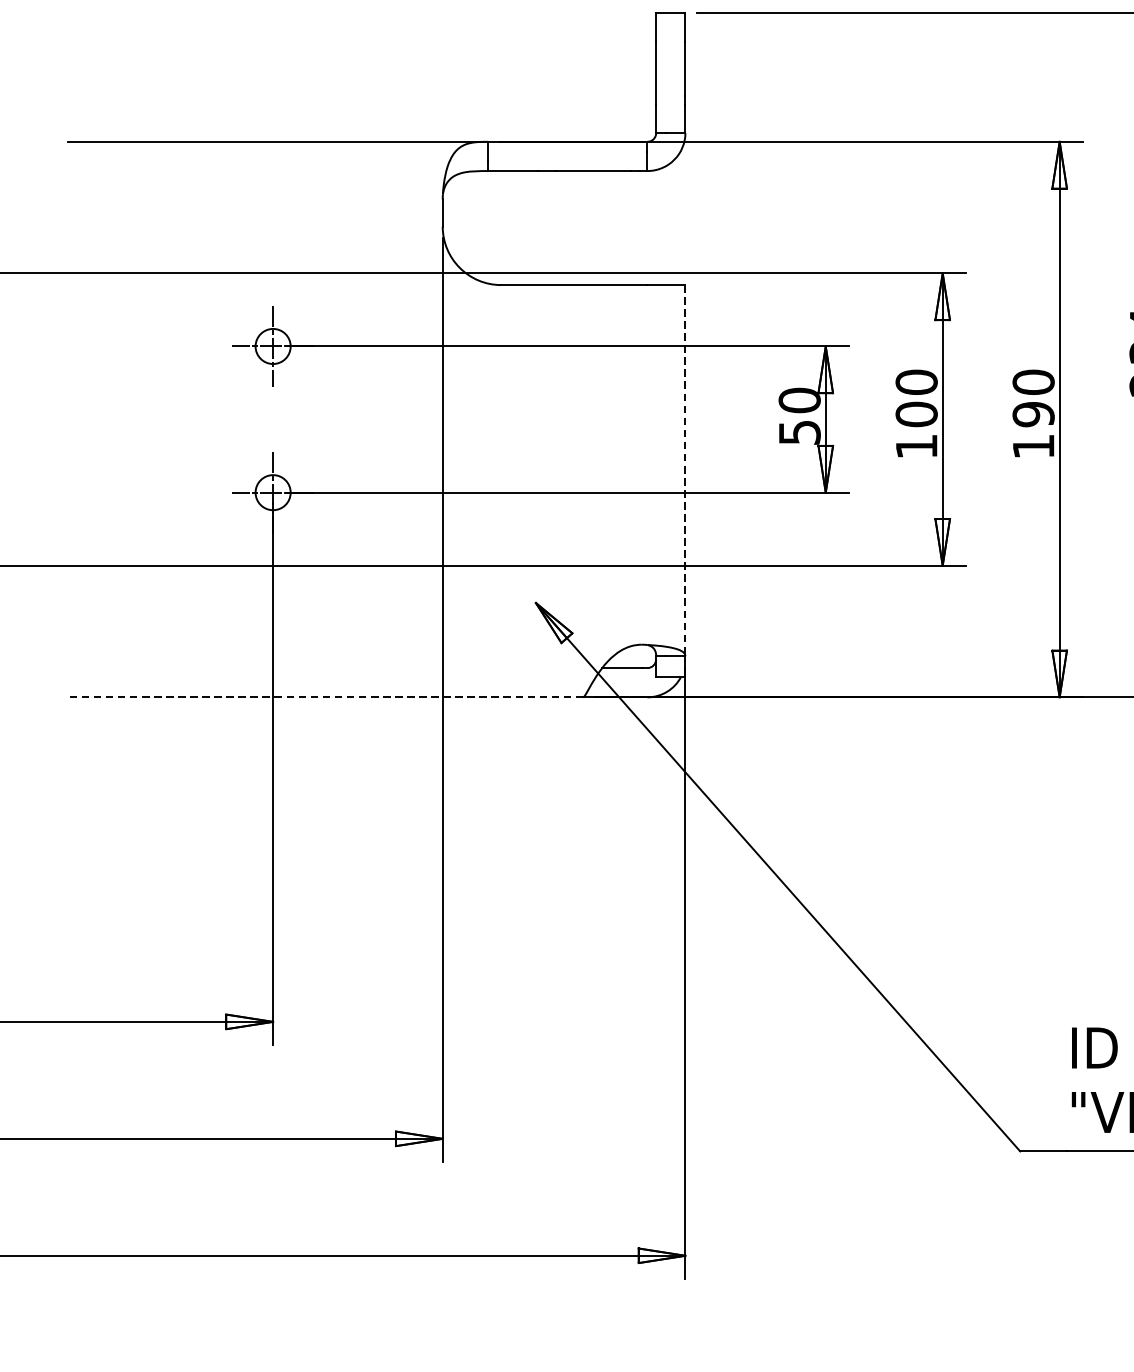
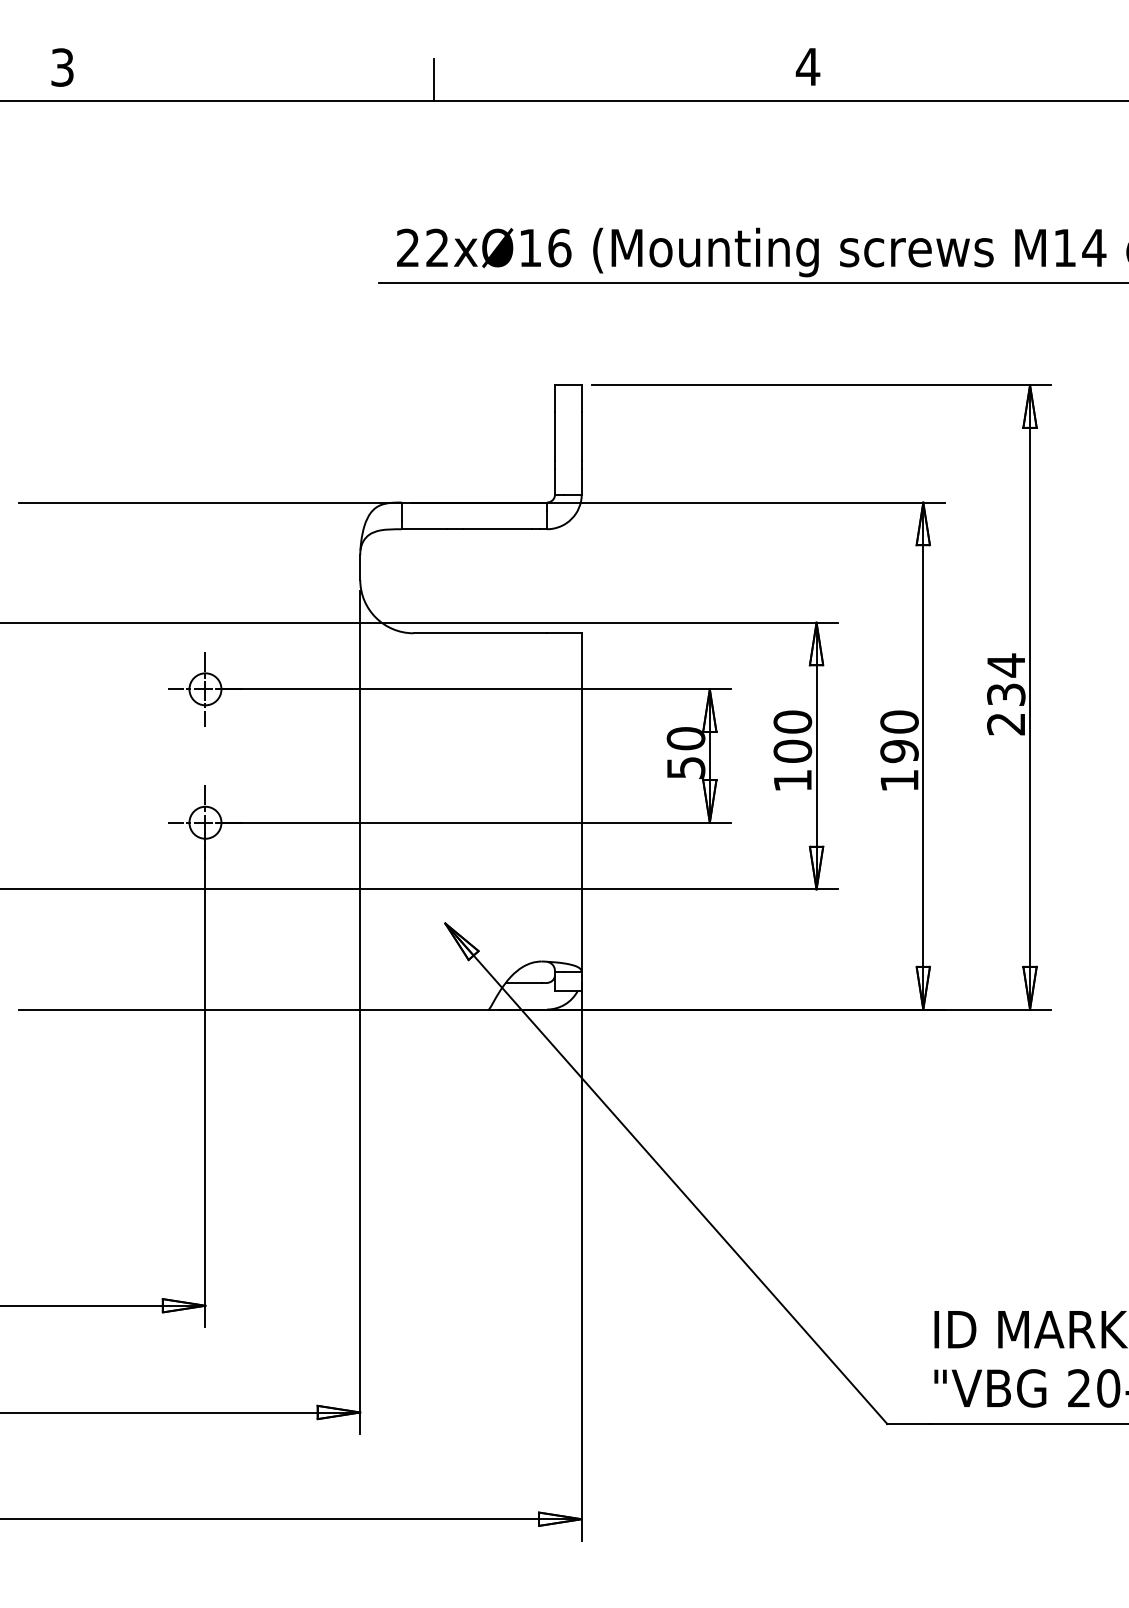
line: (685, 471) -> (581, 803), dashed -> solid
line: (325, 697) -> (253, 1009), dashed -> solid

